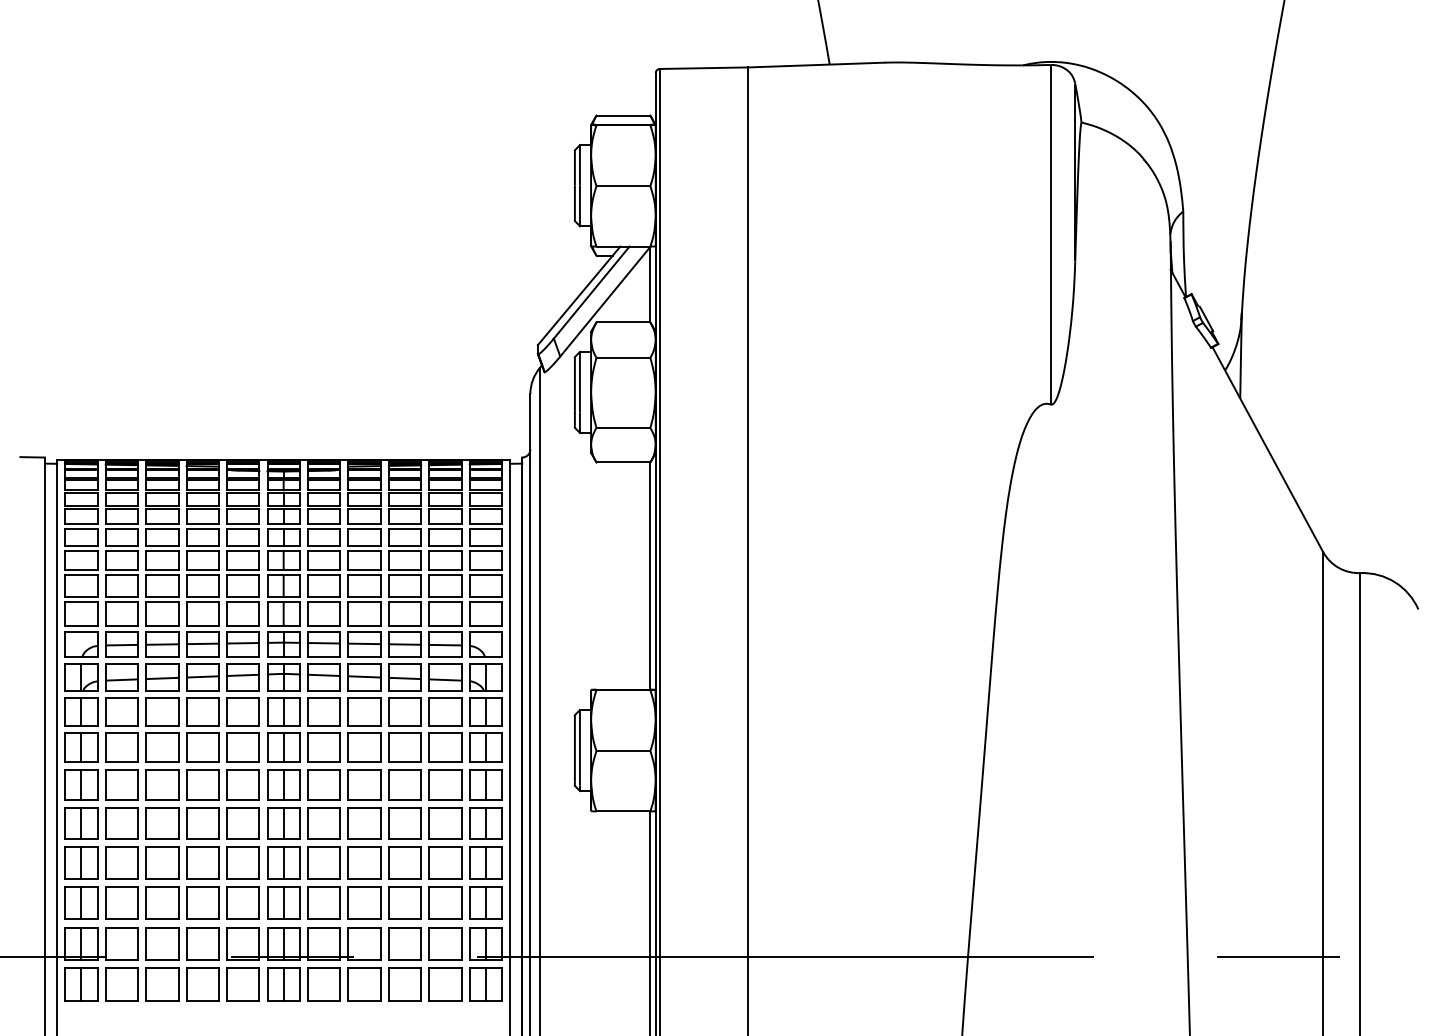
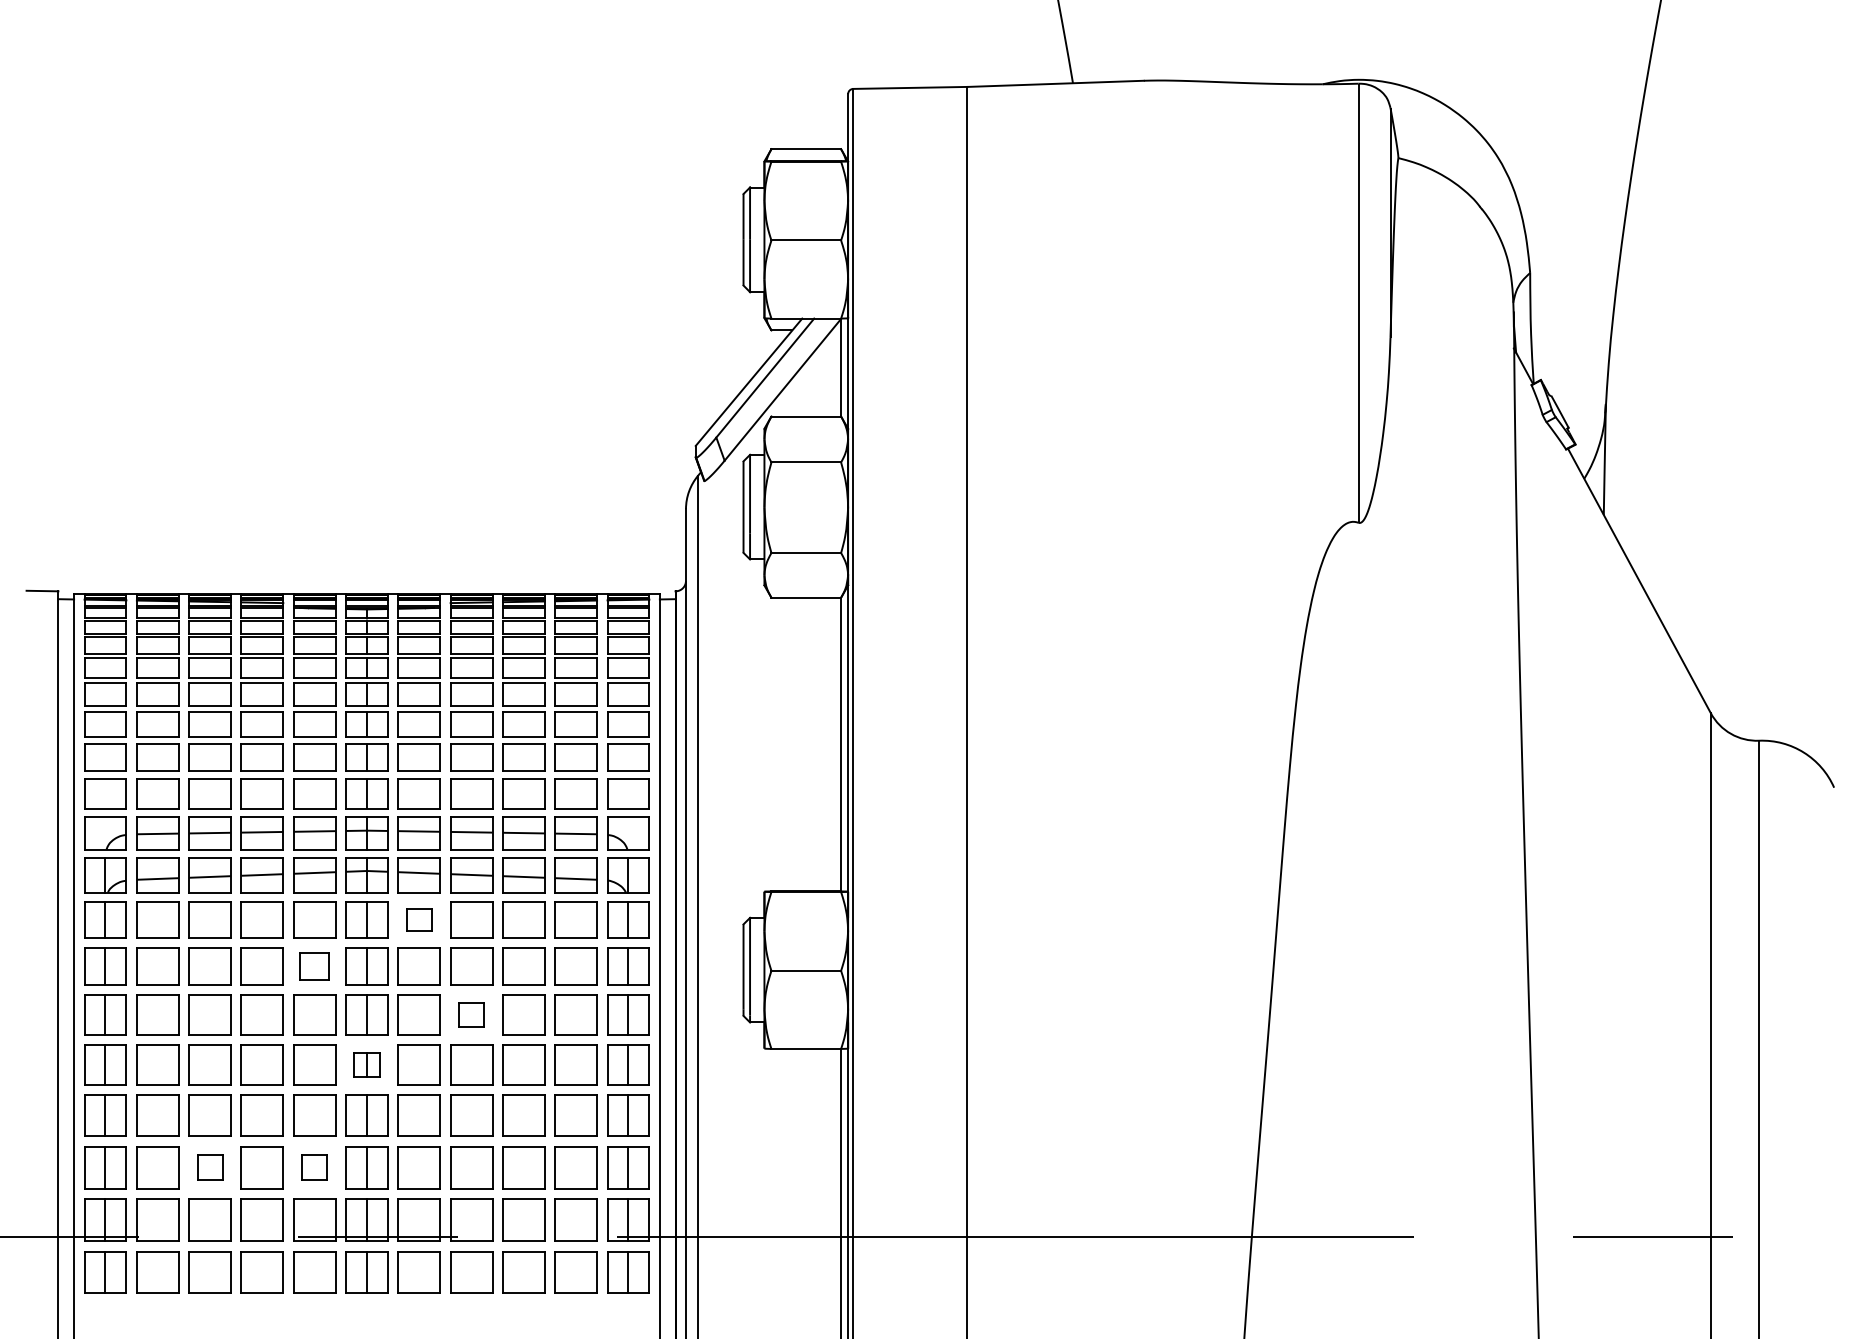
part: (323, 711) -> (418, 919), size x0.6
part: (243, 747) -> (314, 966), size x0.7
part: (364, 784) -> (471, 1014), size x0.6
part: (283, 823) -> (366, 1064), size x0.6
part: (161, 903) -> (209, 1167), size x0.6
part: (243, 903) -> (314, 1167), size x0.6

